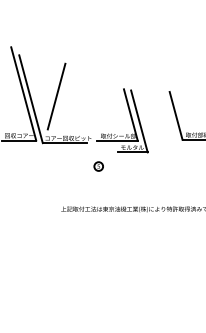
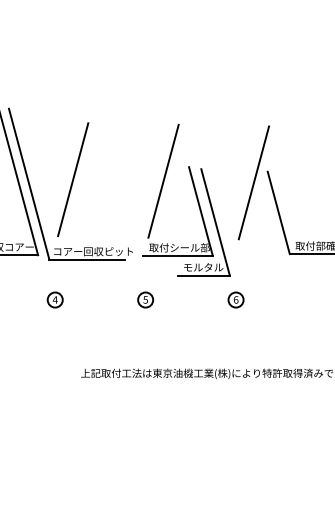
line: (108, 97) -> (162, 181), added
line: (161, 98) -> (253, 182), added
part: (45, 166) -> (54, 299), added
part: (151, 166) -> (236, 299), added

